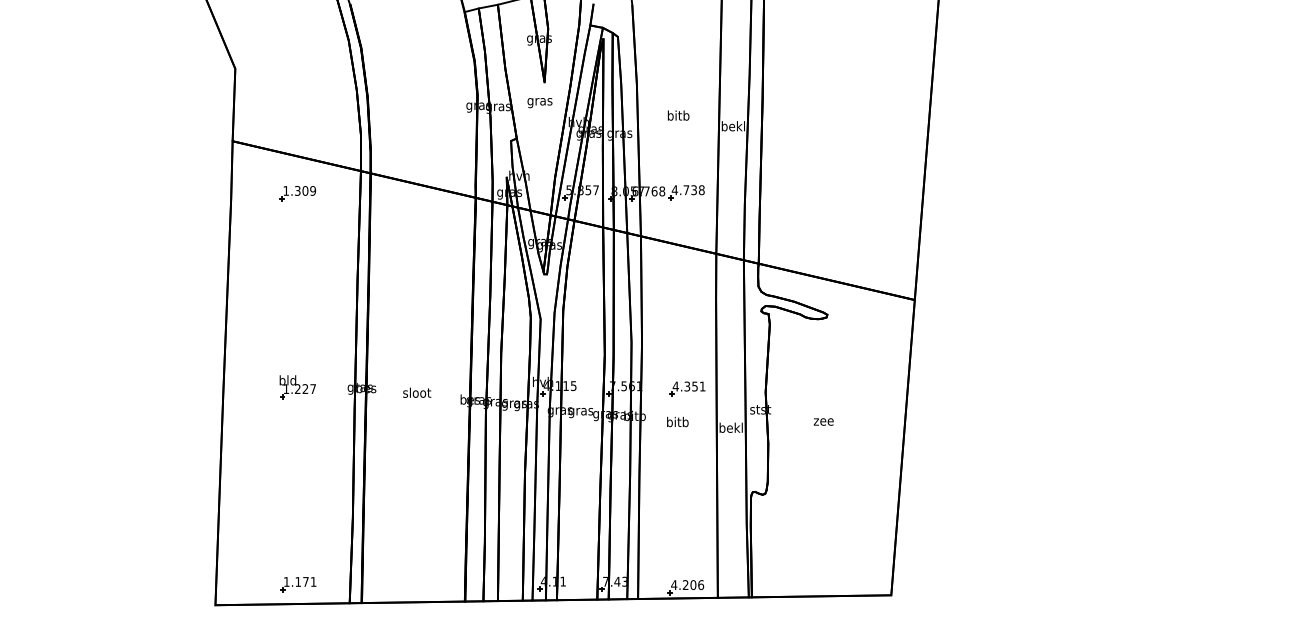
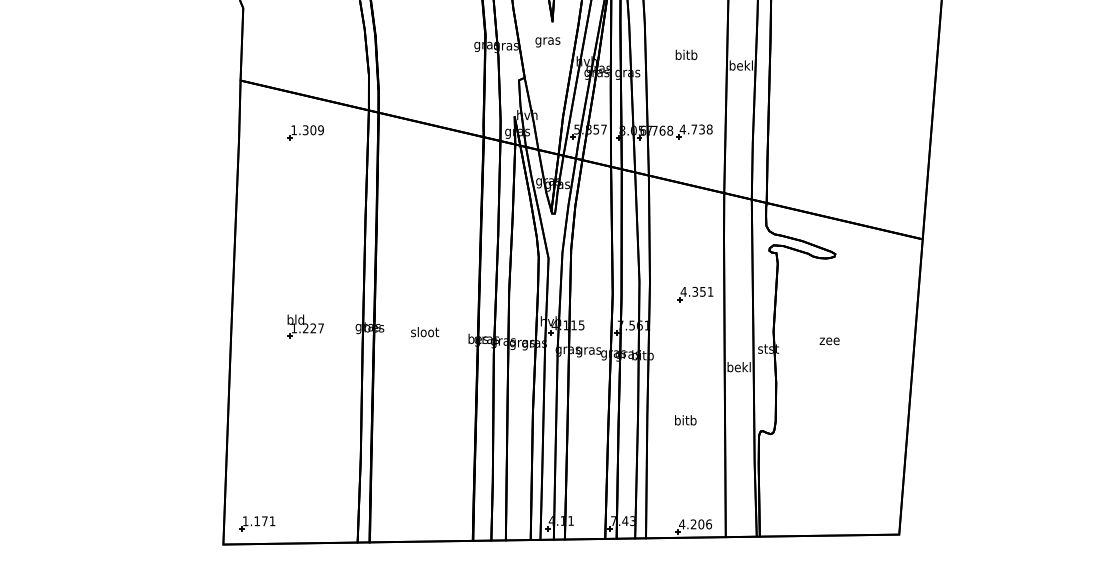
part: (687, 388) -> (695, 293), moved
text: (677, 421) -> (685, 419), moved
text: (823, 421) -> (829, 340), moved
part: (298, 584) -> (257, 523), moved

